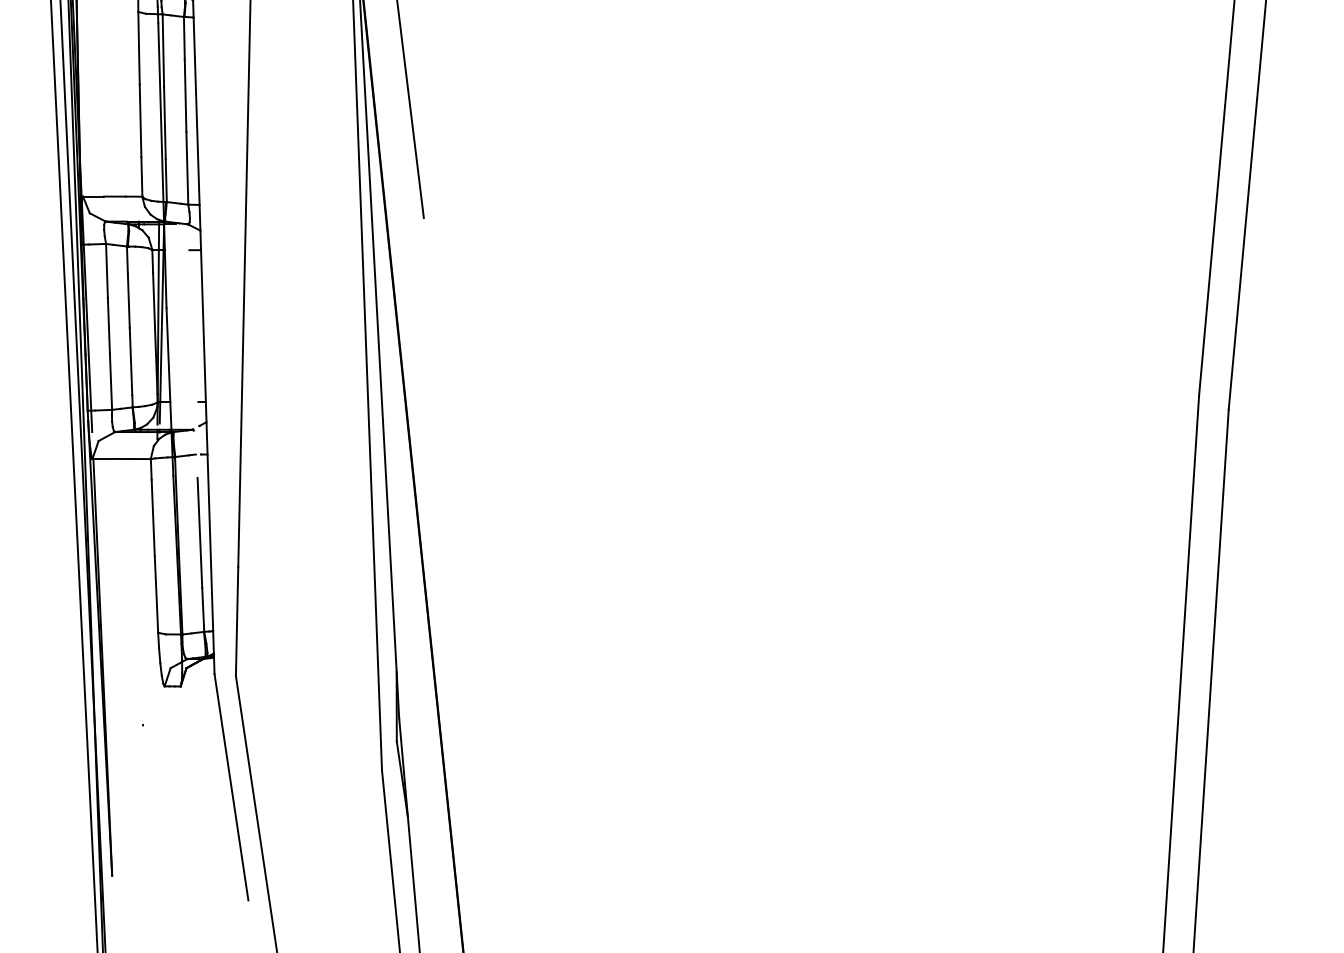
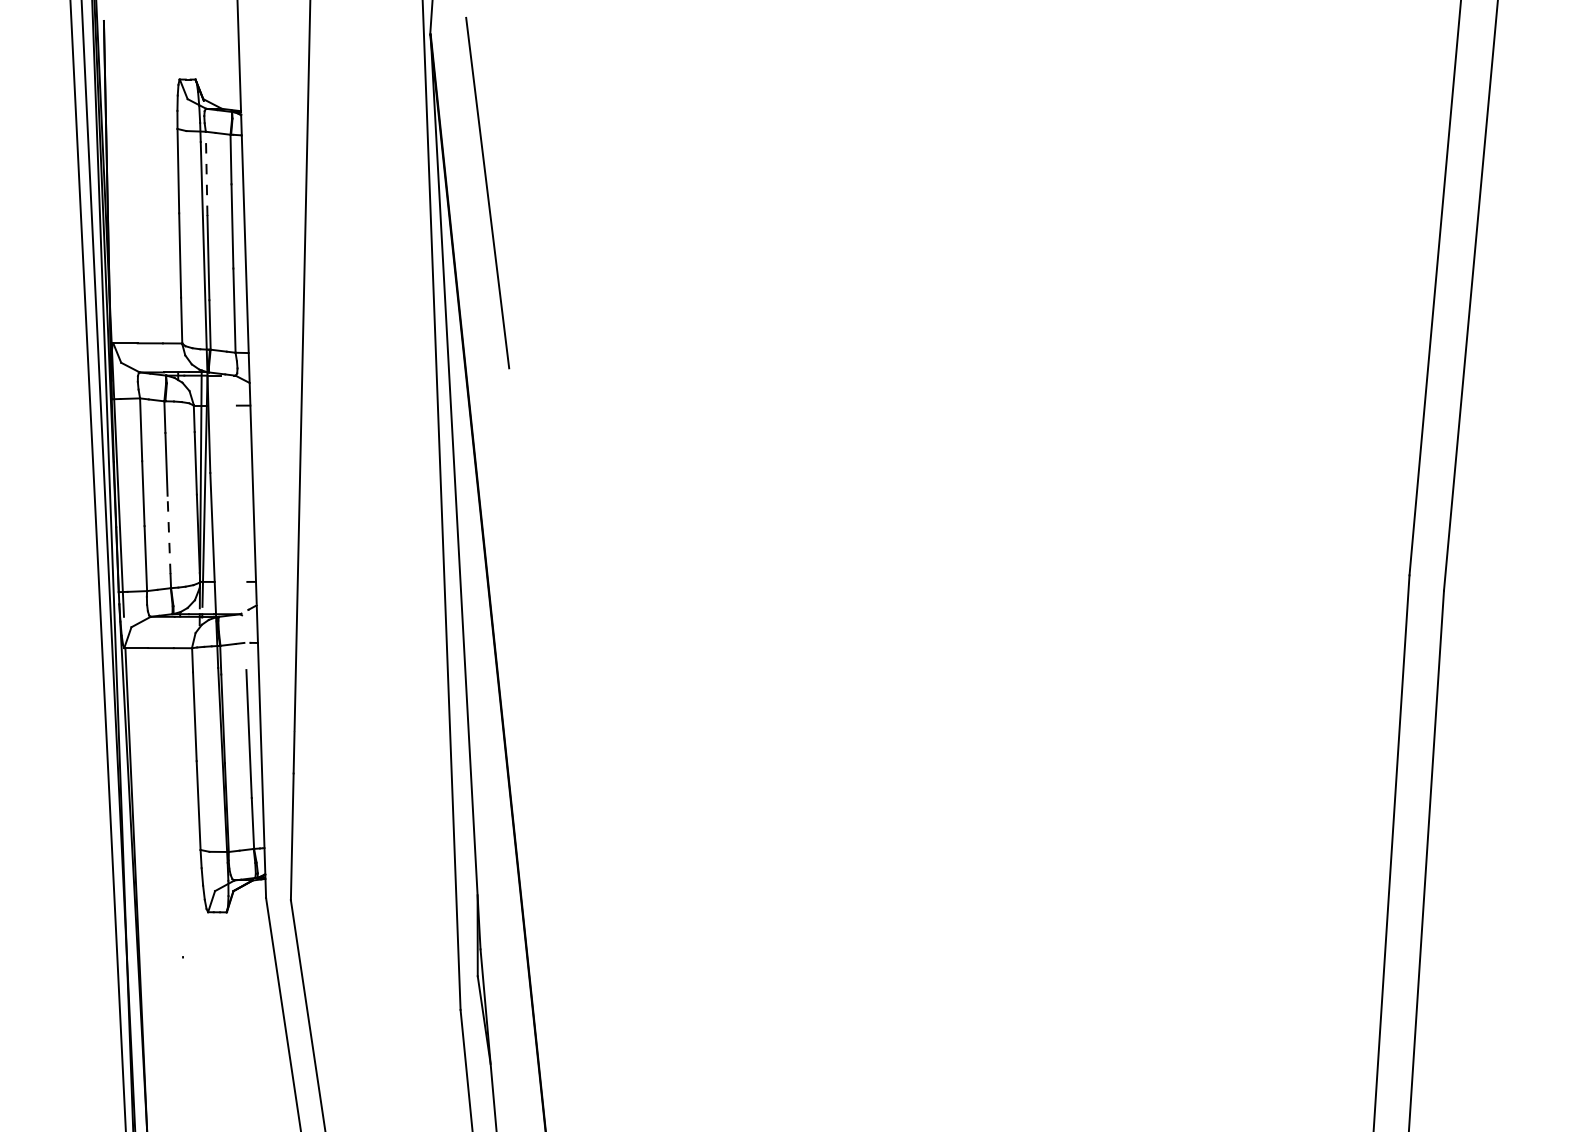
line: (163, 50) -> (206, 173), solid -> dashed
line: (131, 361) -> (169, 534), solid -> dashed

